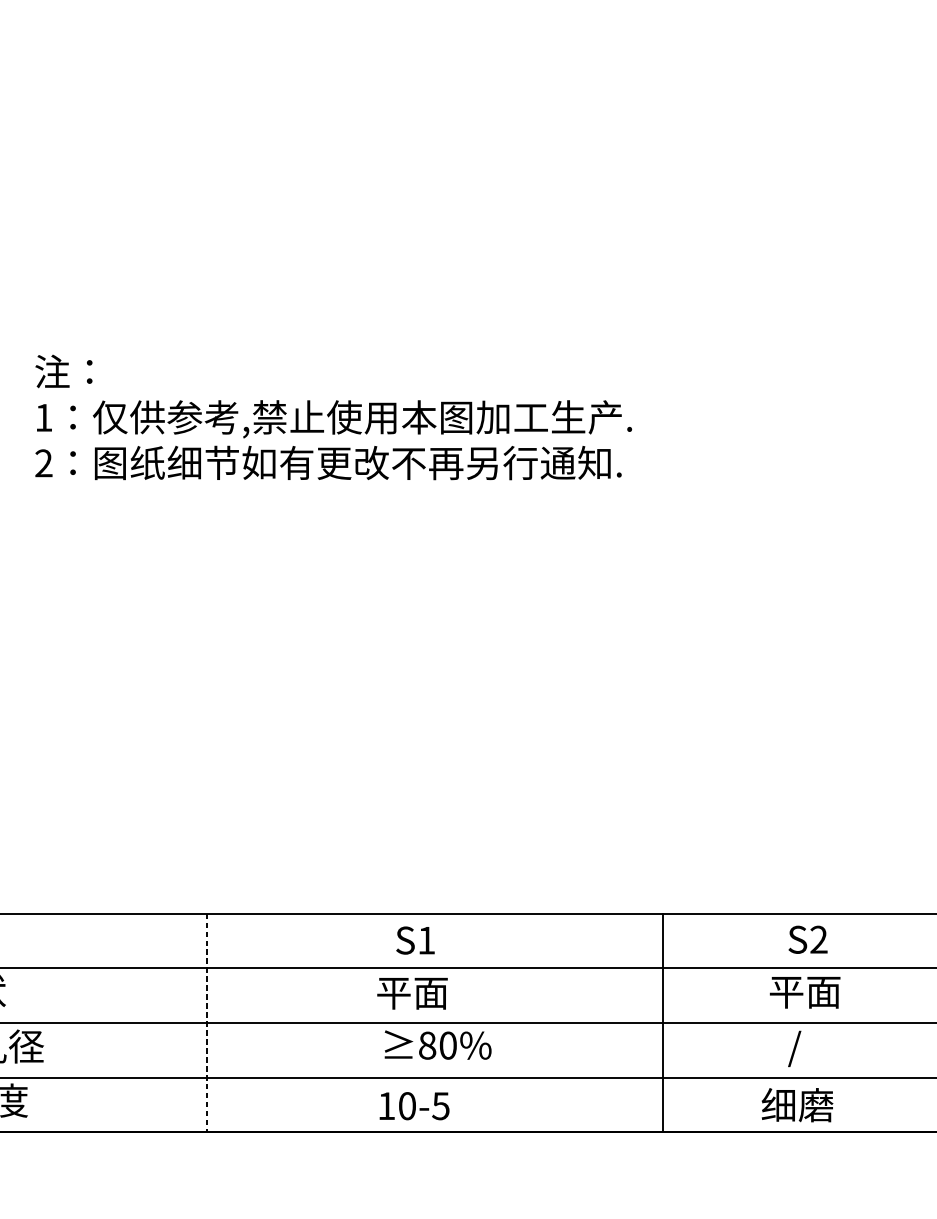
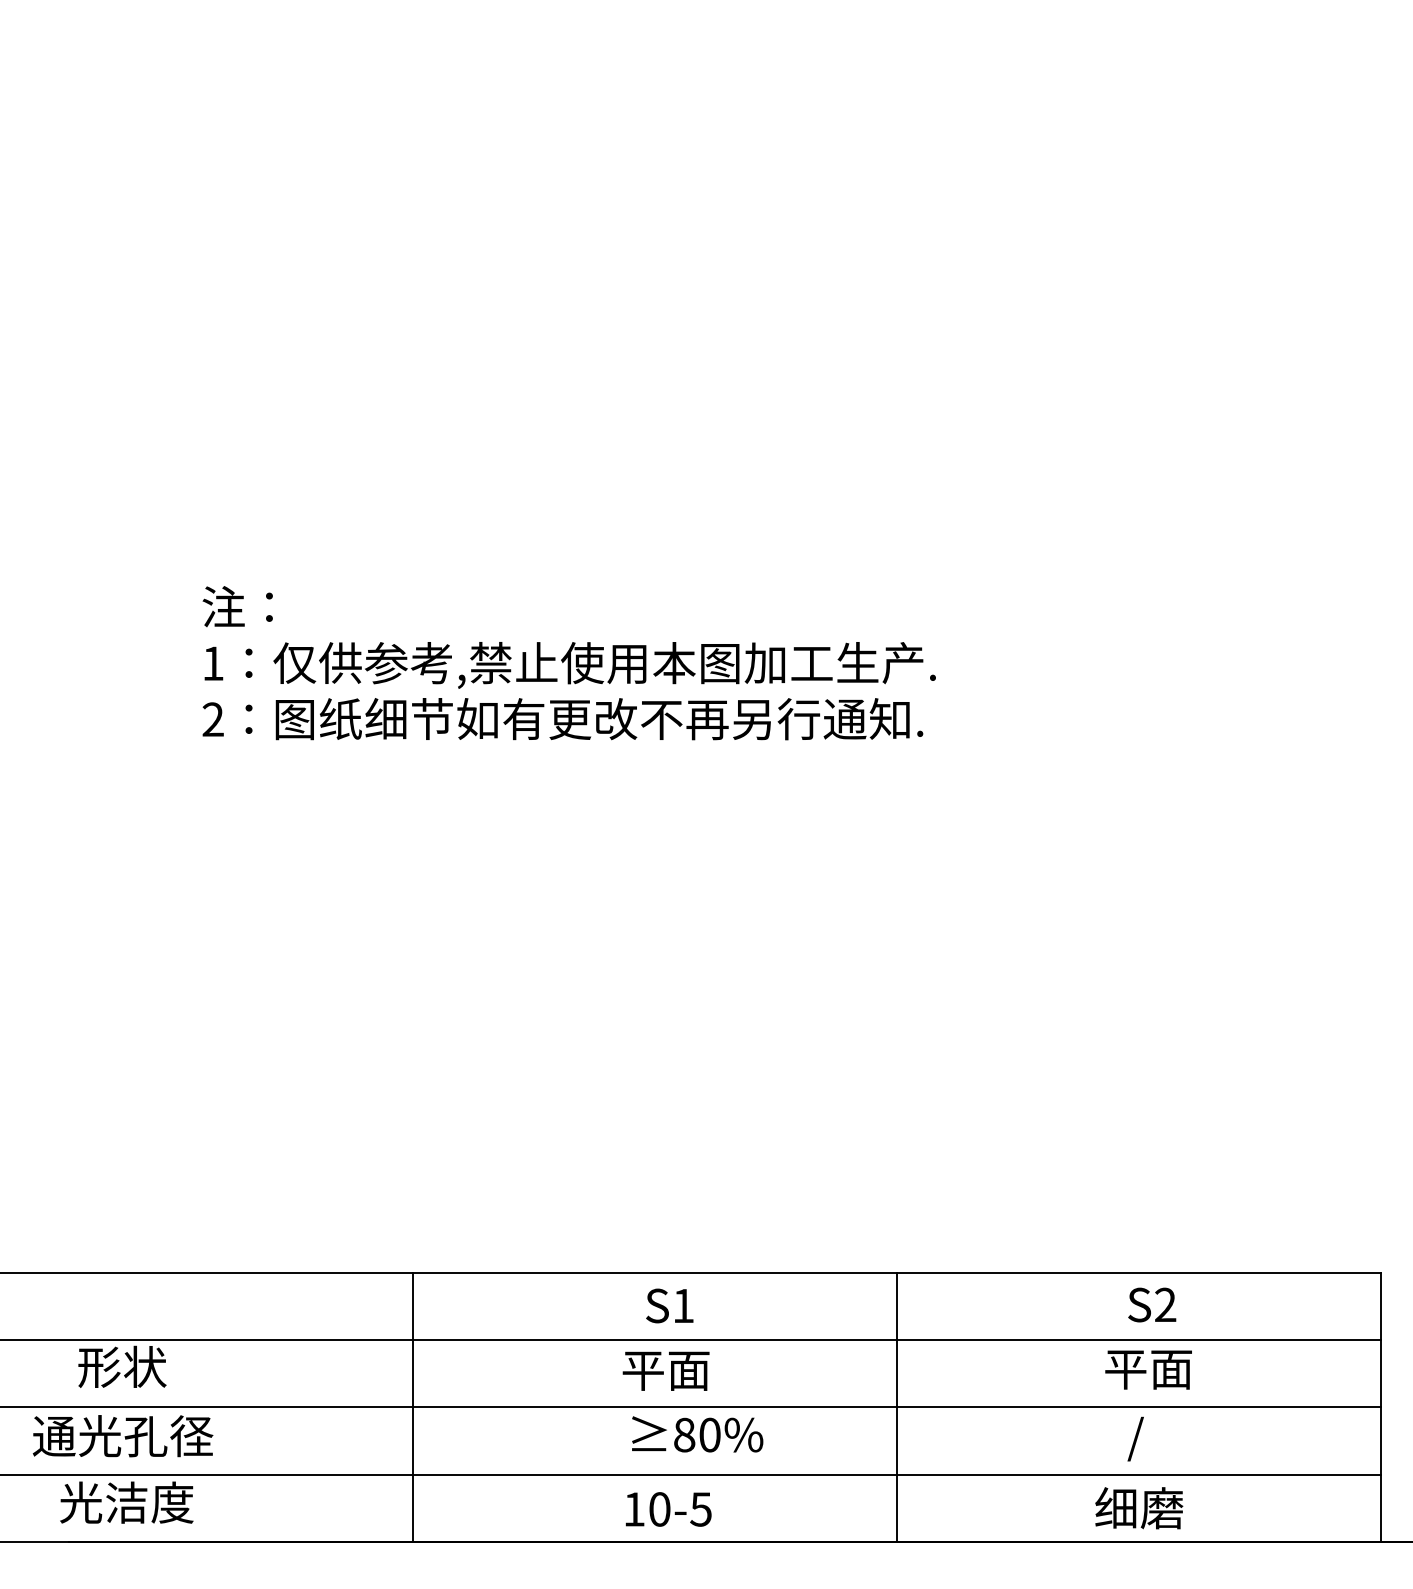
line: (663, 1022) -> (897, 1406), moved
line: (206, 1023) -> (413, 1407), dashed -> solid

